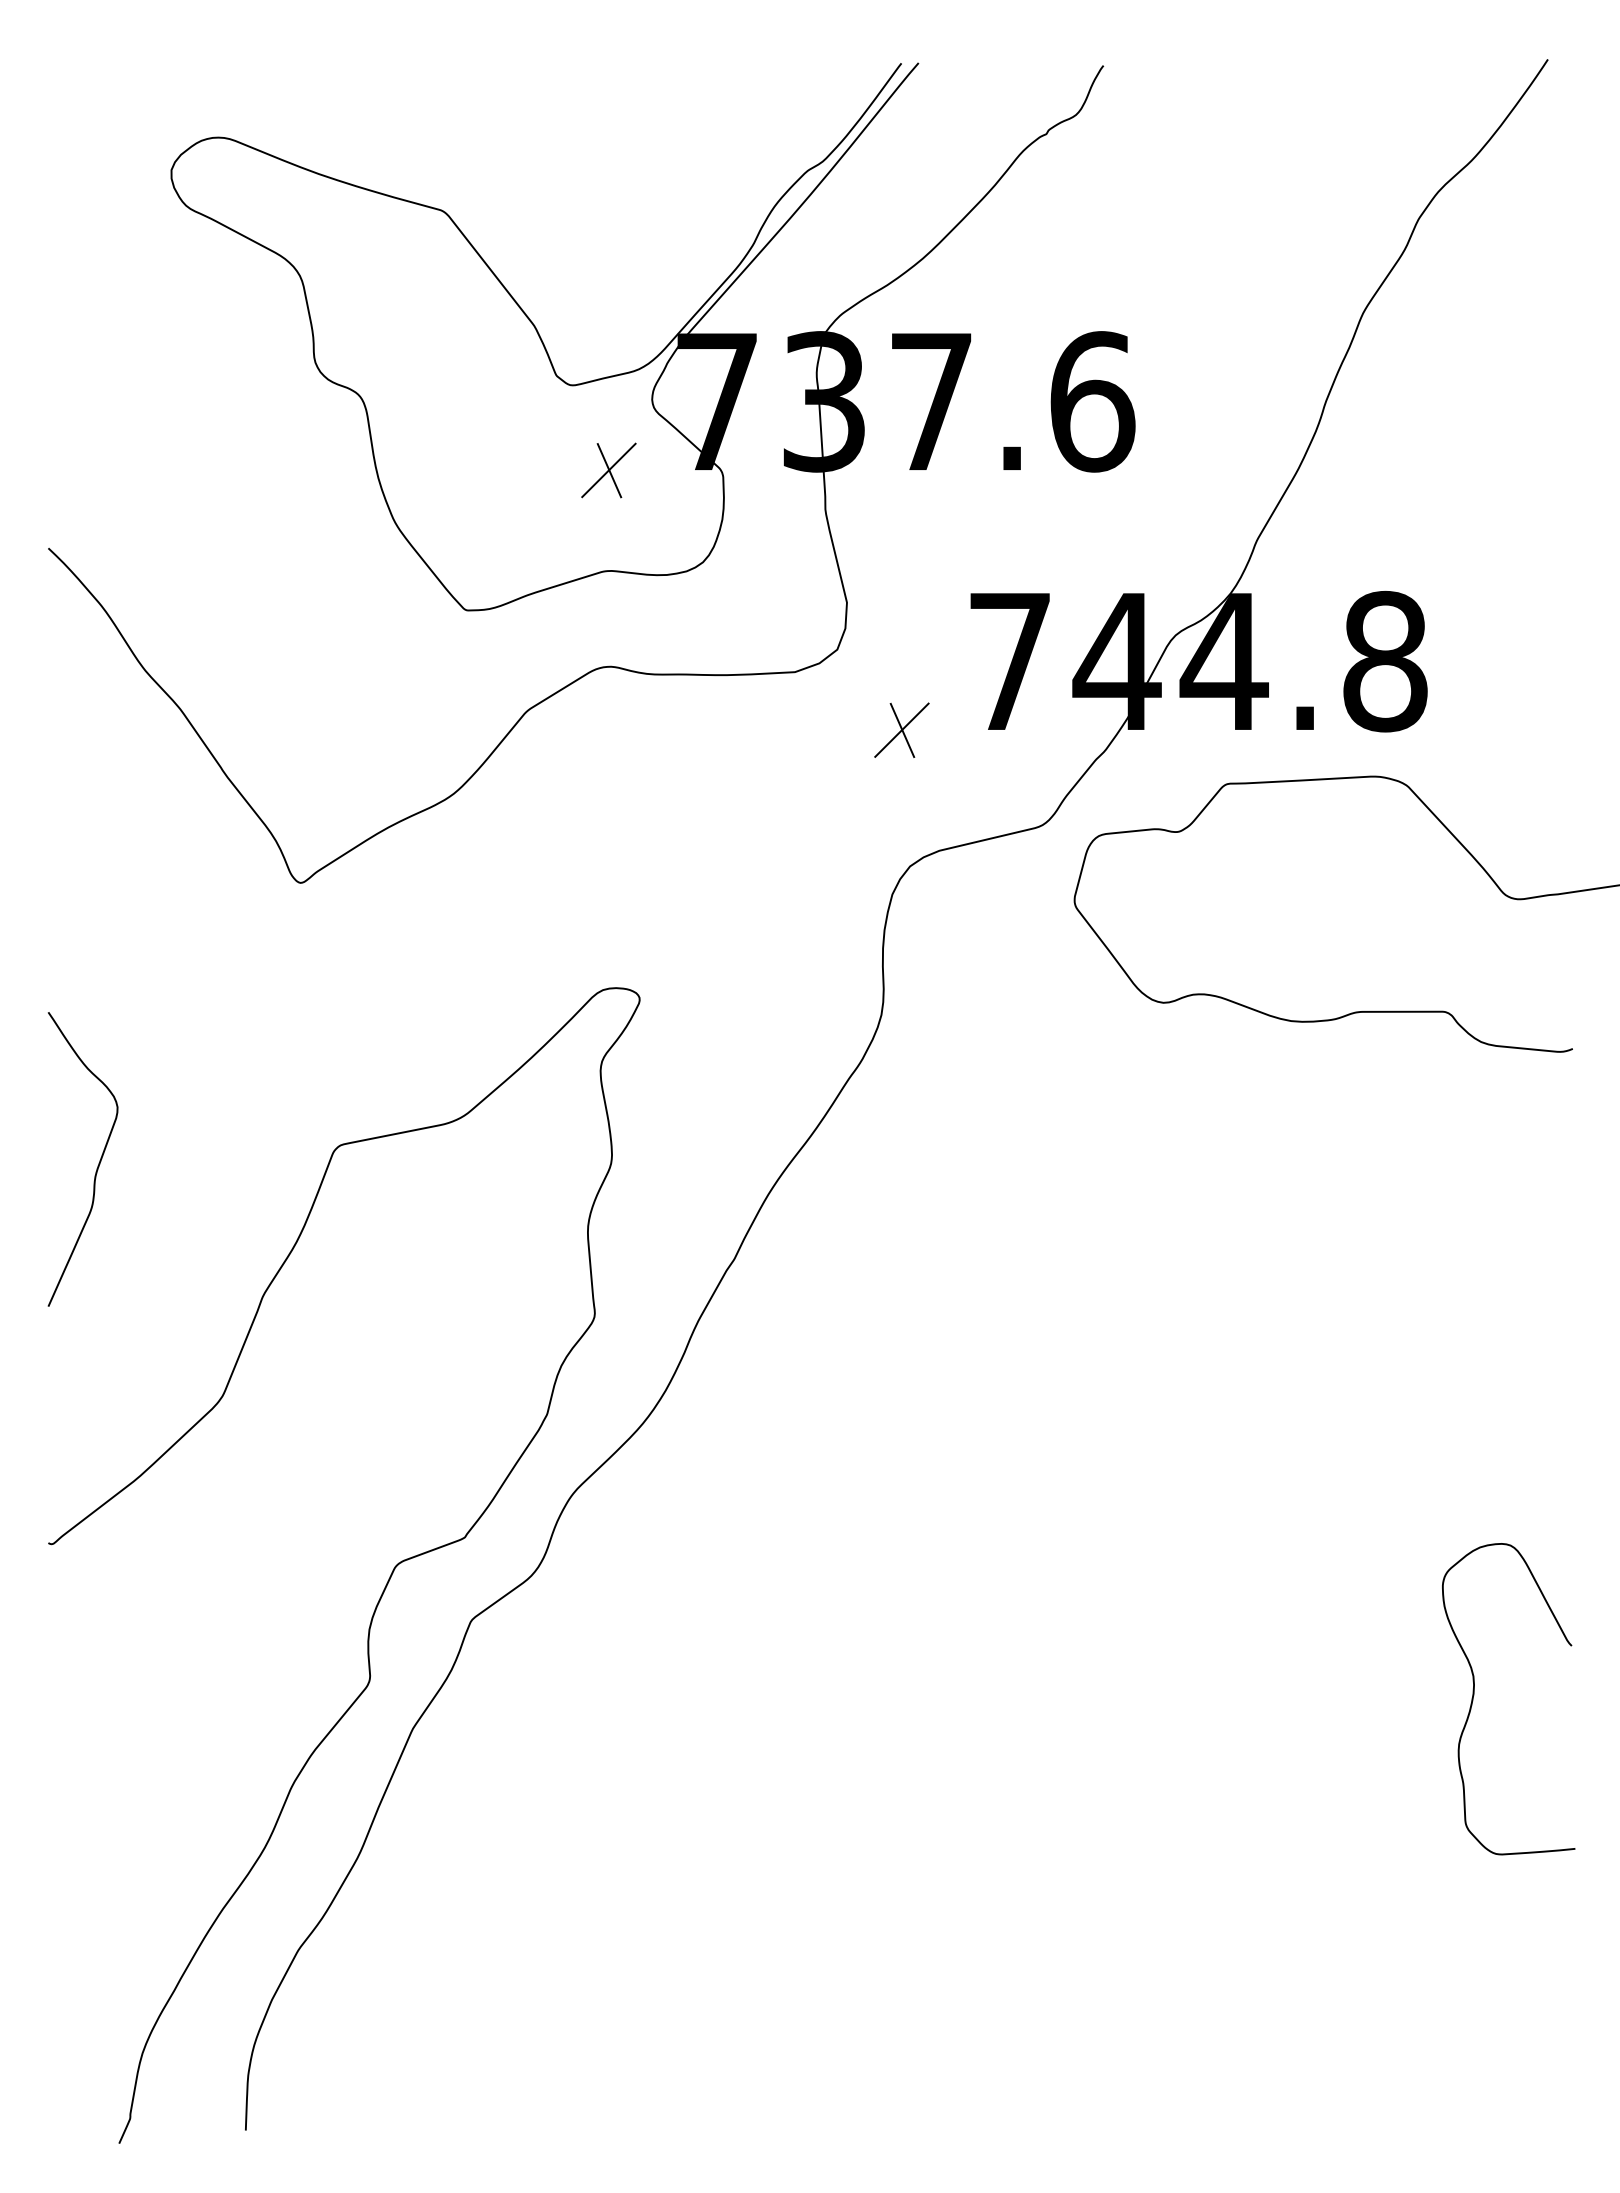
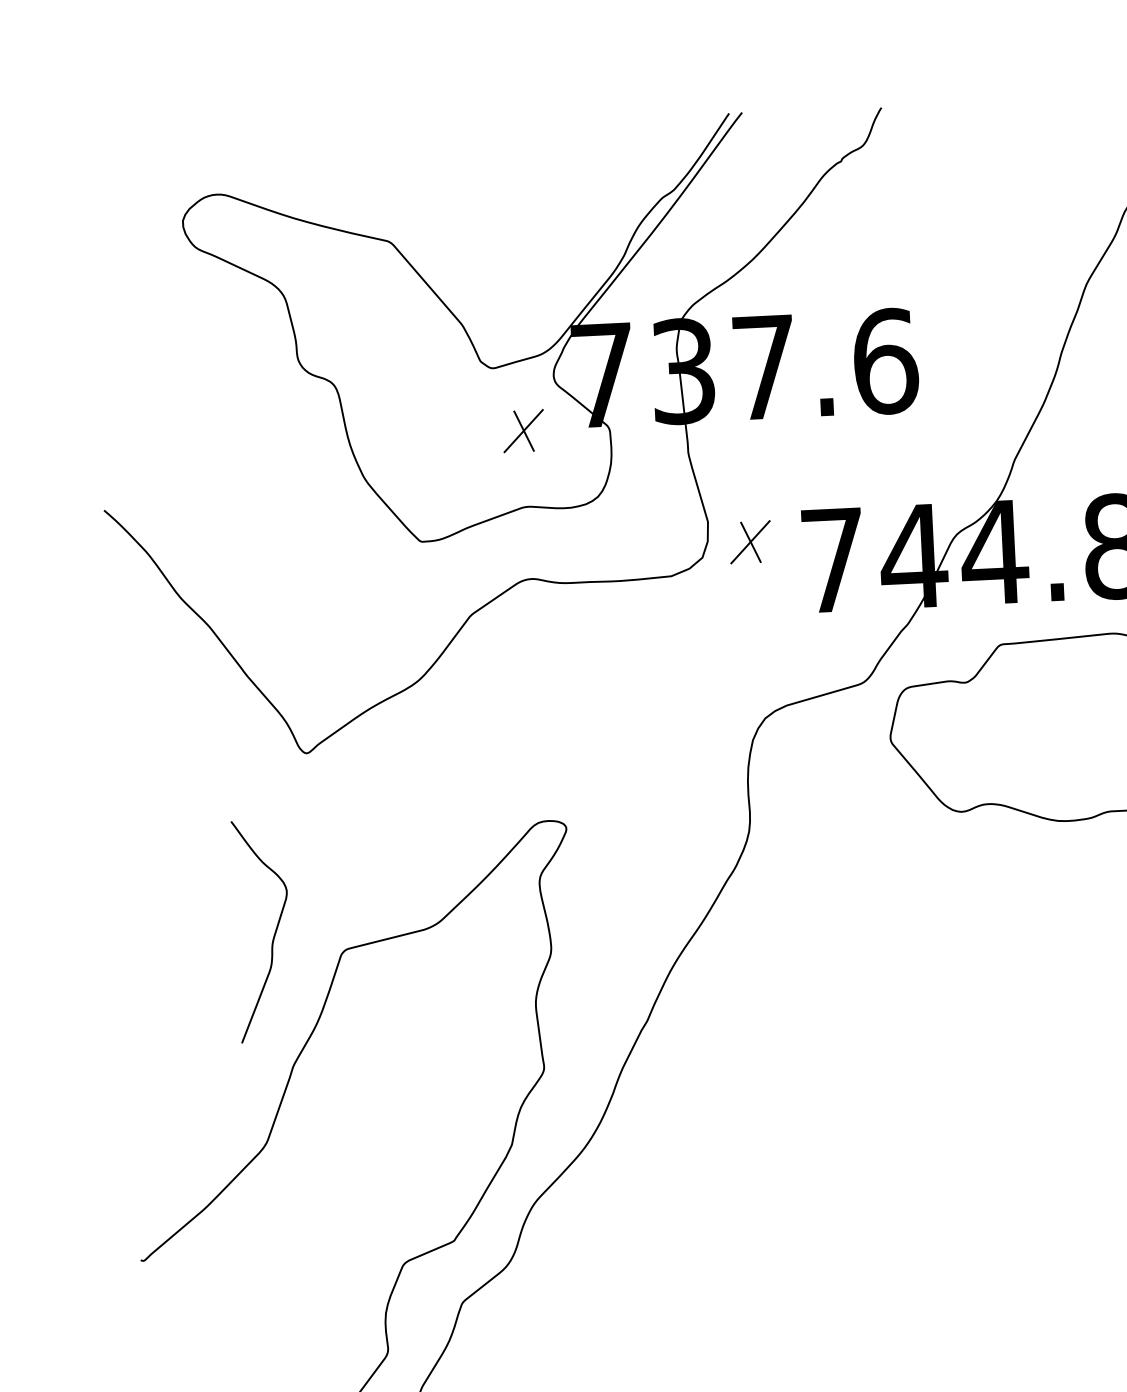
part: (901, 729) -> (750, 541), moved
curve: (97, 1165) -> (273, 935), moved

